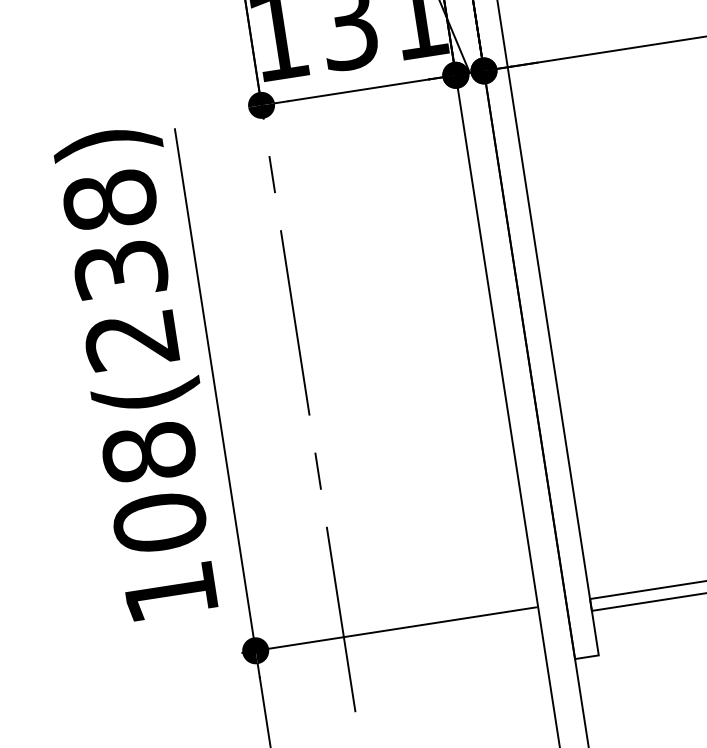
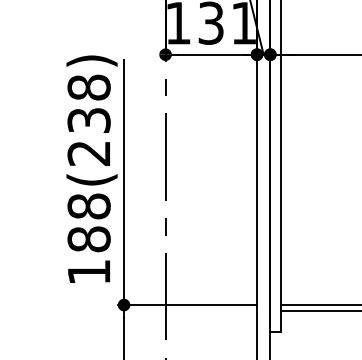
text: (158, 523) -> (88, 239), 108(238) -> 188(238)

